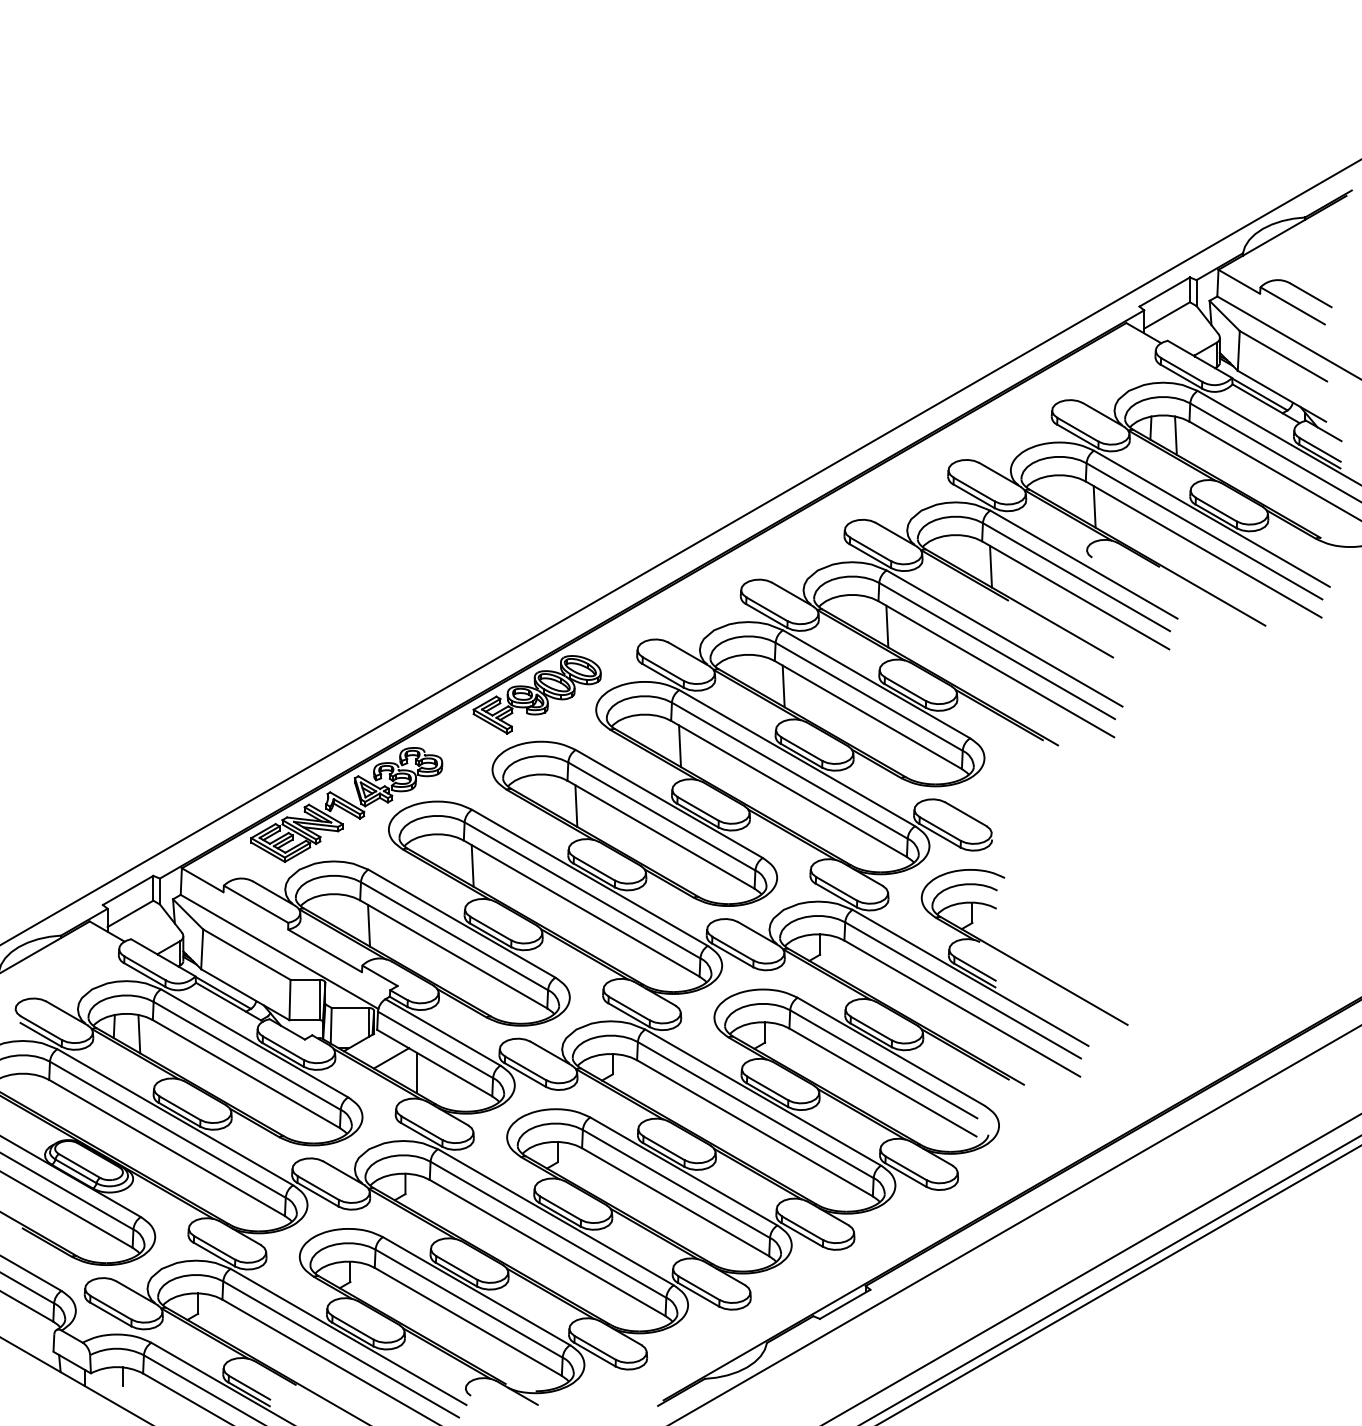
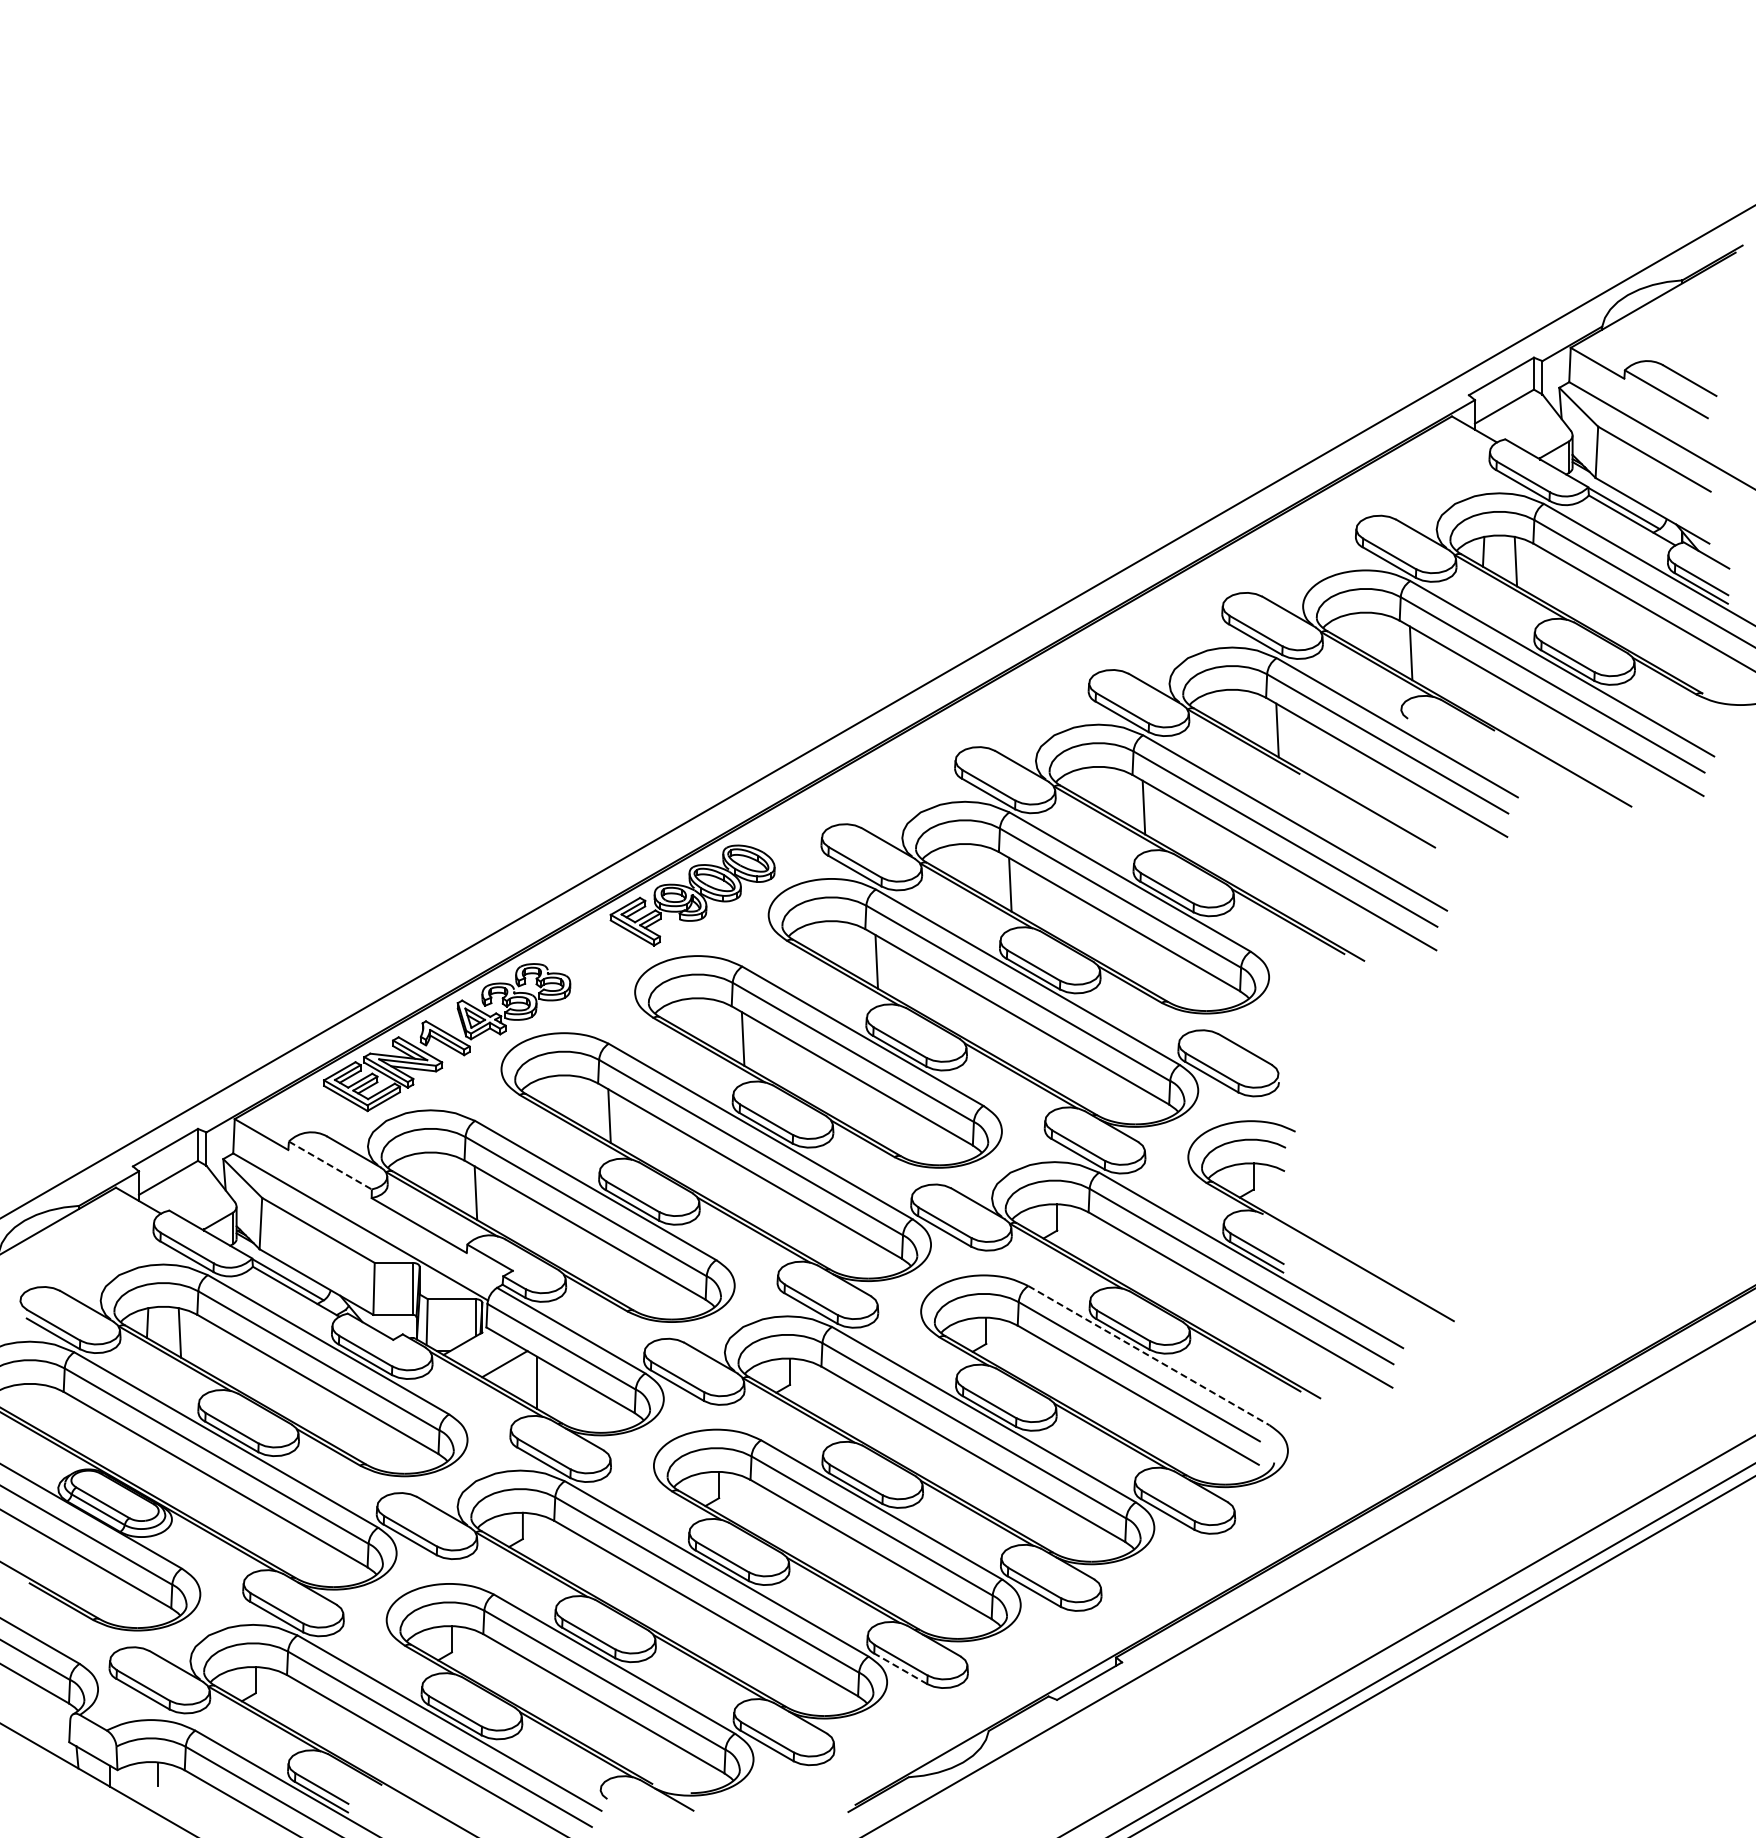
line: (256, 904) -> (330, 1165), solid -> dashed
line: (891, 1051) -> (1149, 1355), solid -> dashed
line: (698, 1294) -> (900, 1668), solid -> dashed

